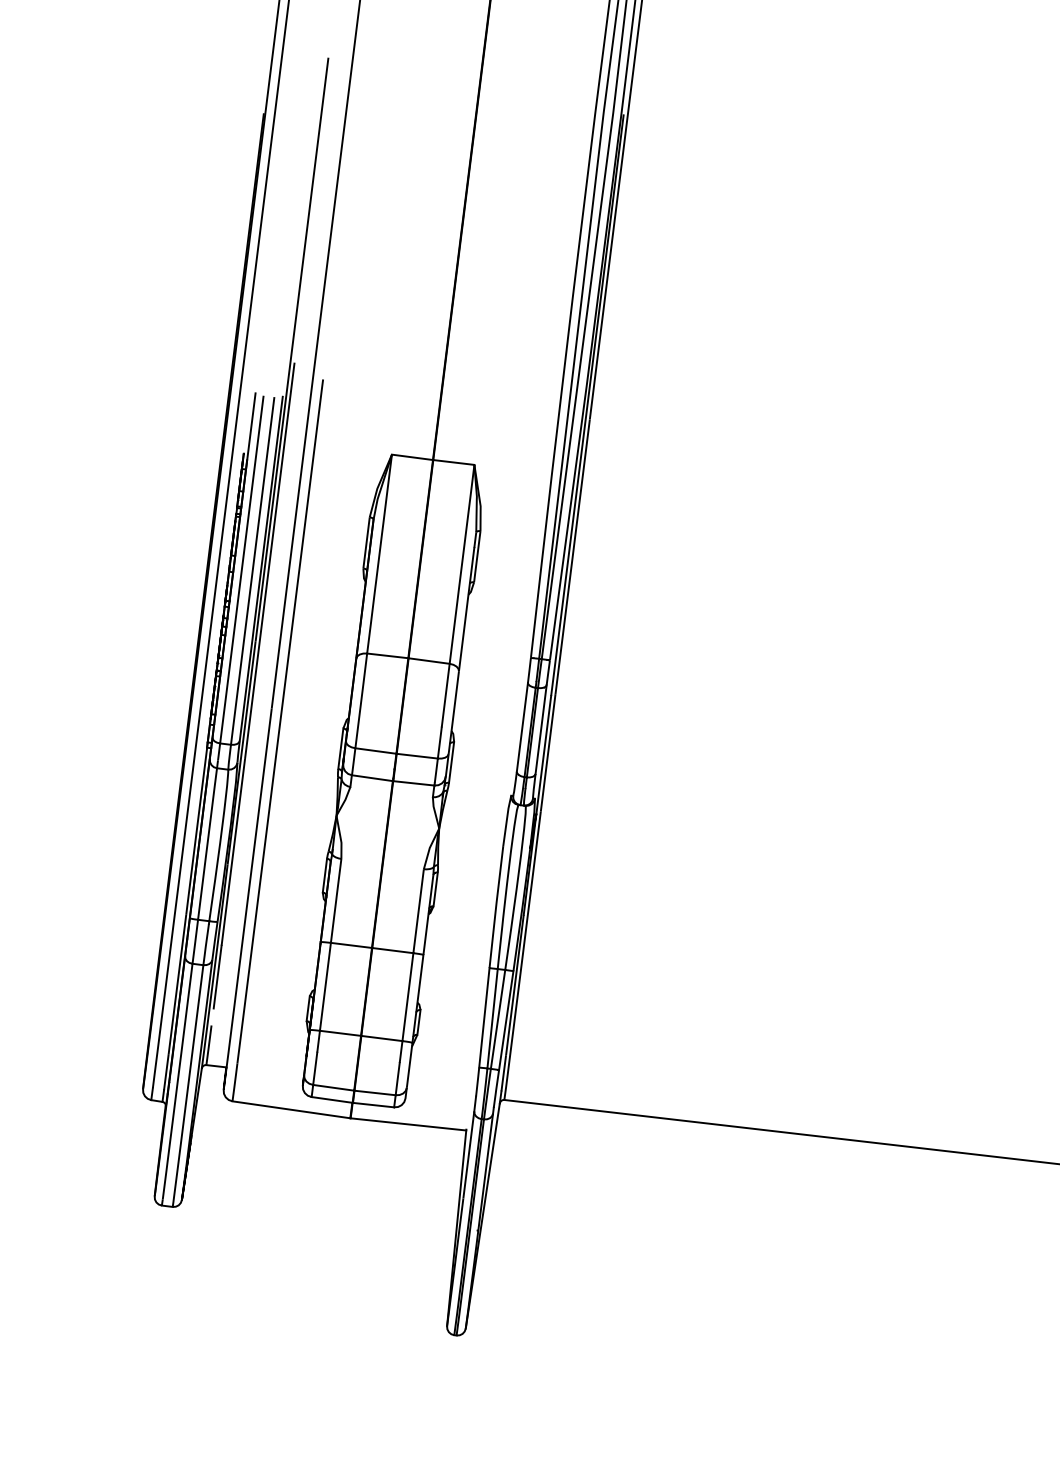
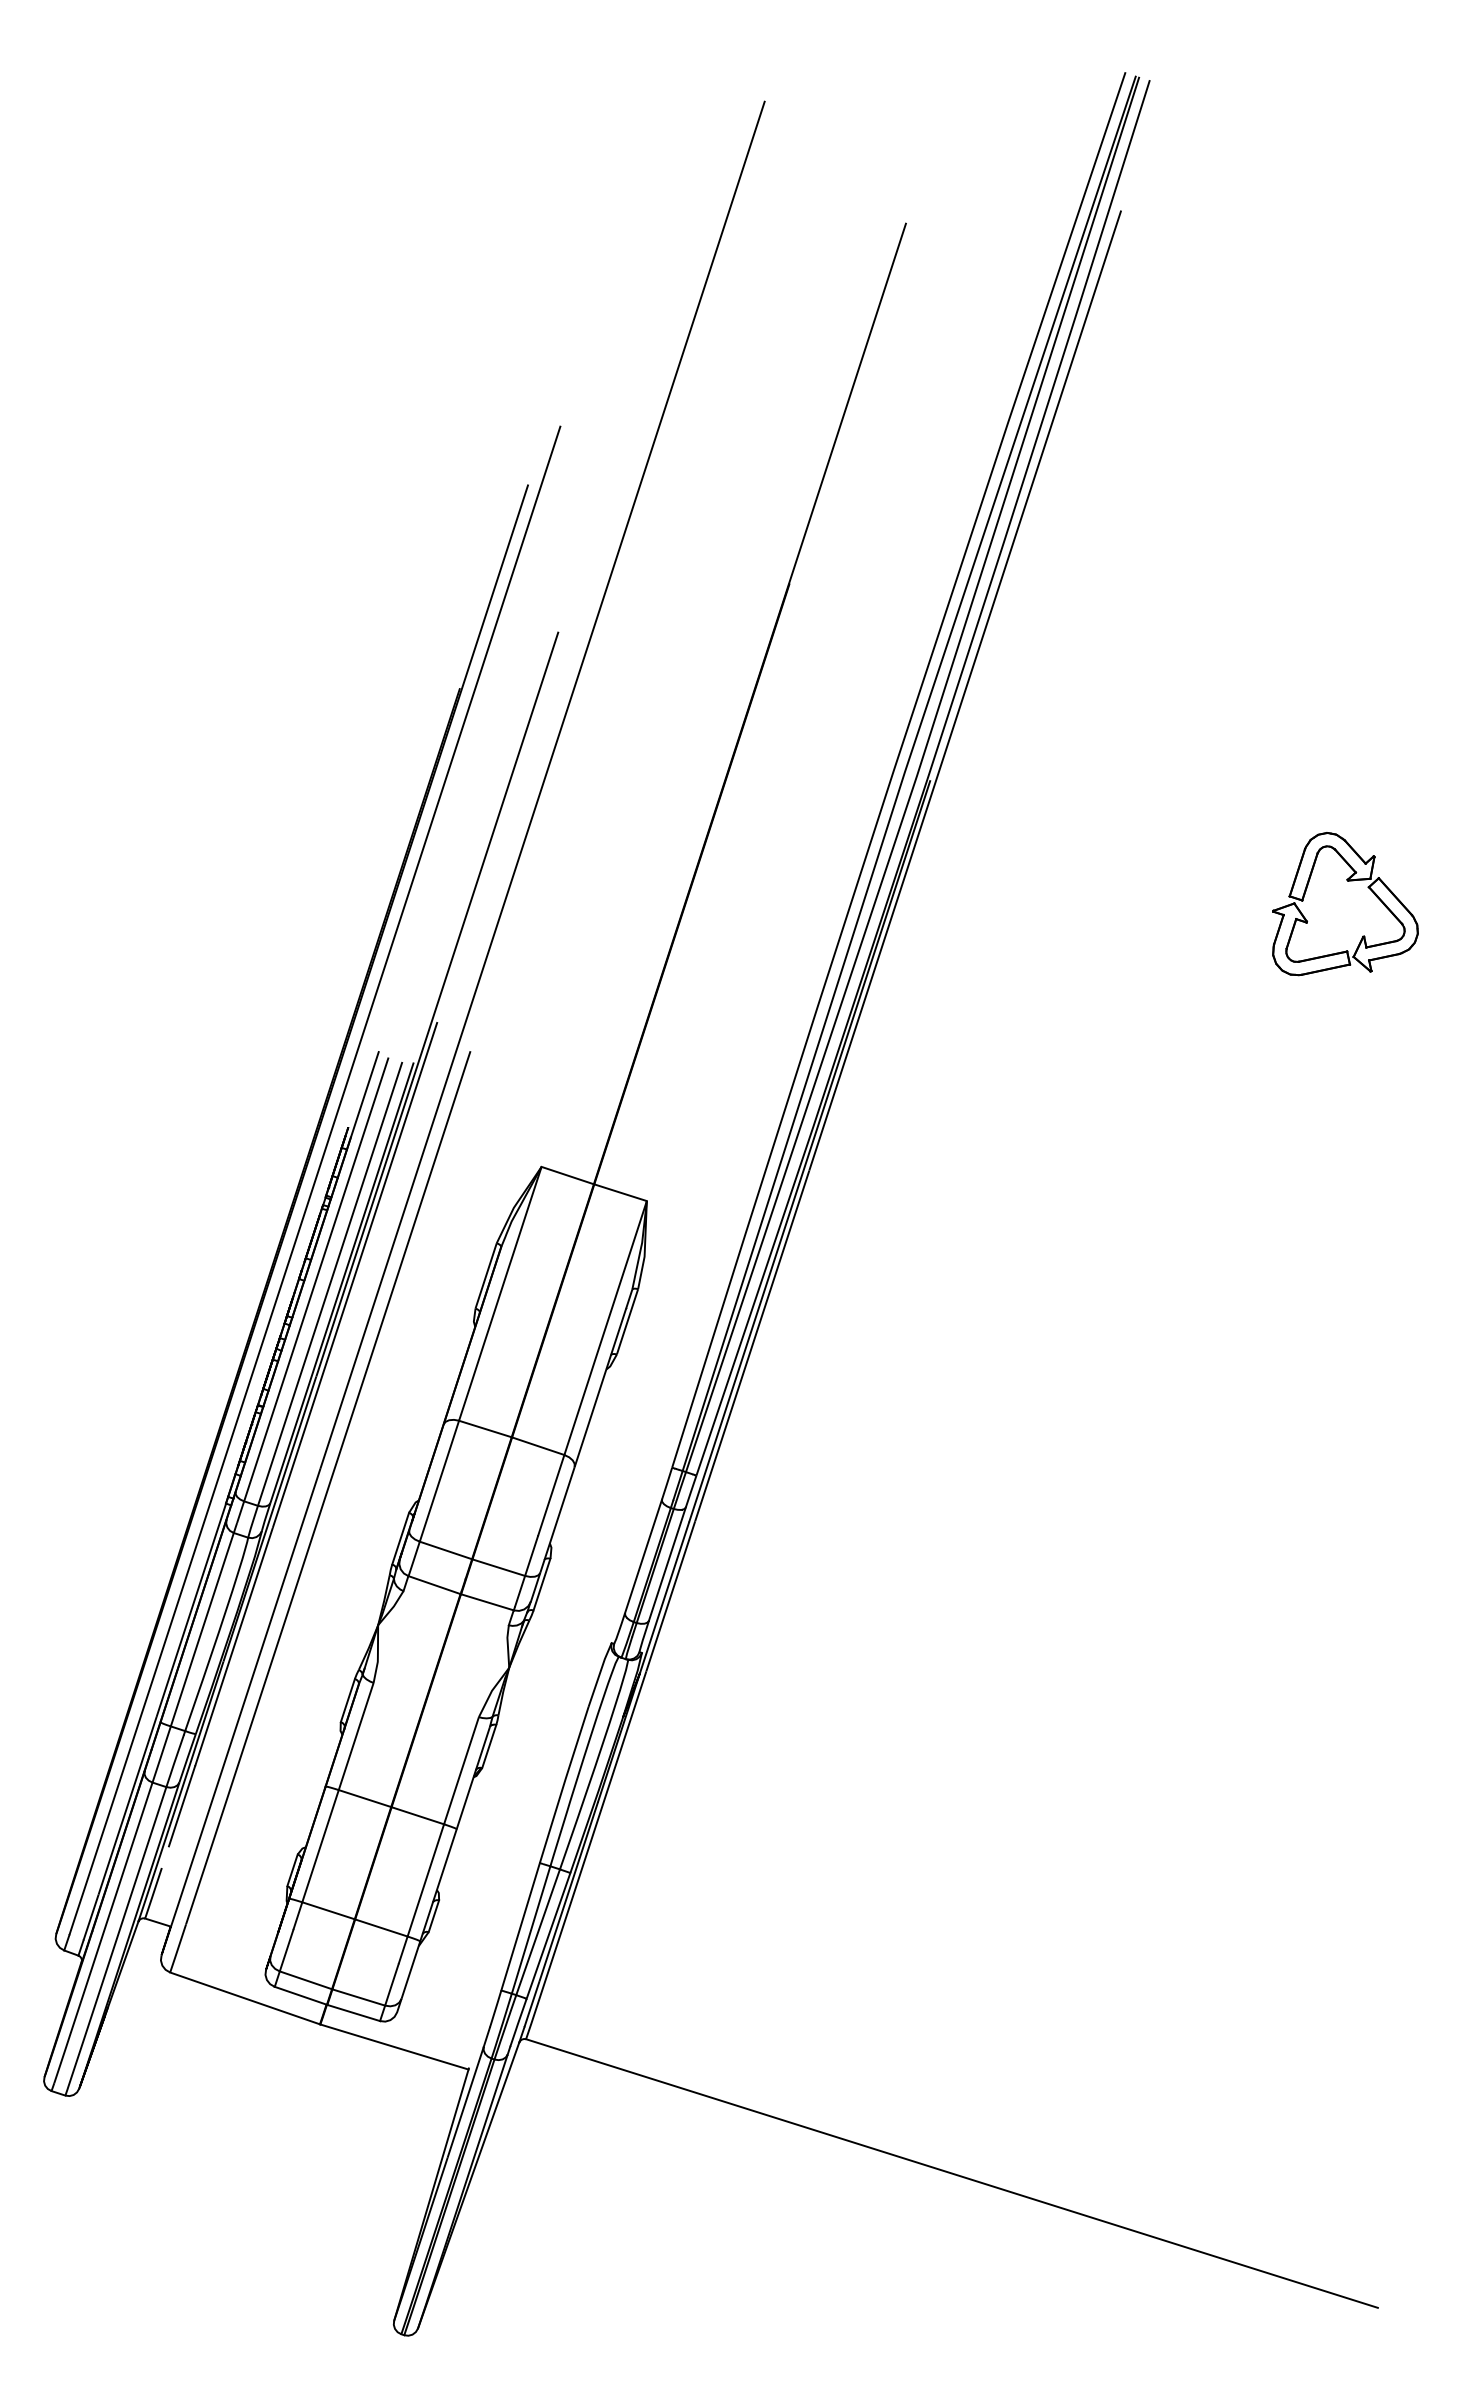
part: (945, 129) -> (1347, 881), added

